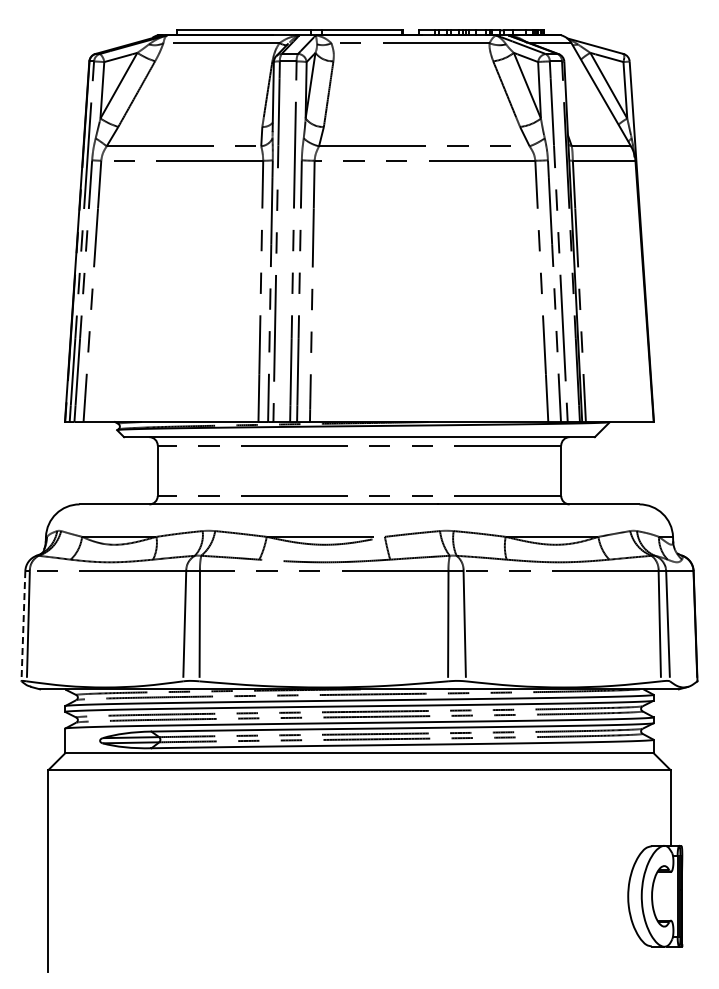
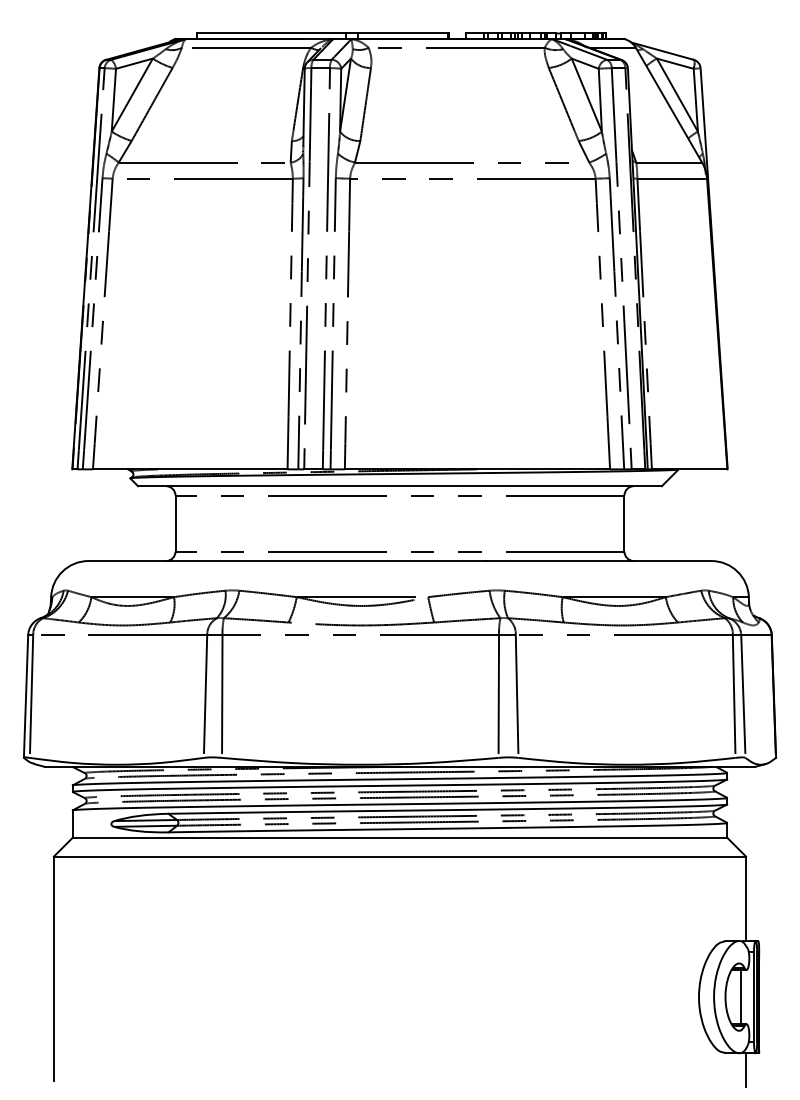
line: (23, 626) -> (26, 696), dashed -> solid
line: (665, 895) -> (740, 996), added
line: (670, 961) -> (746, 1069), added

